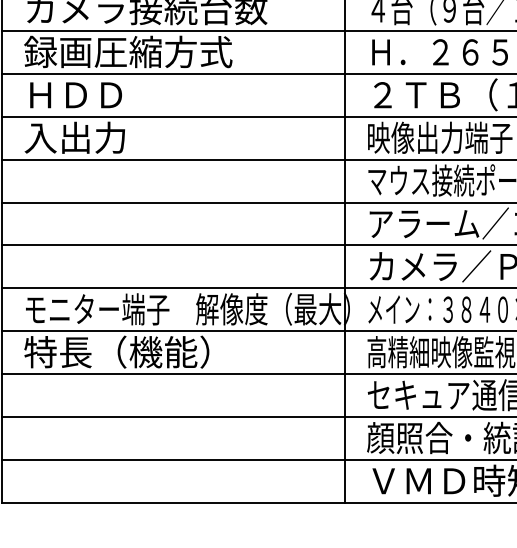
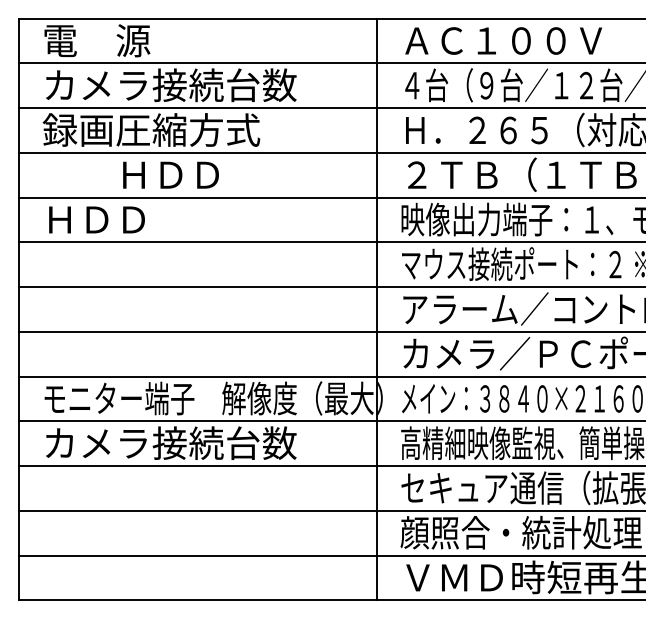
text: (75, 94) -> (170, 174), moved
text: (74, 137) -> (95, 219), 入出力 -> ＨＤＤ
text: (145, 352) -> (169, 443), 特長（機能） -> カメラ接続台数

